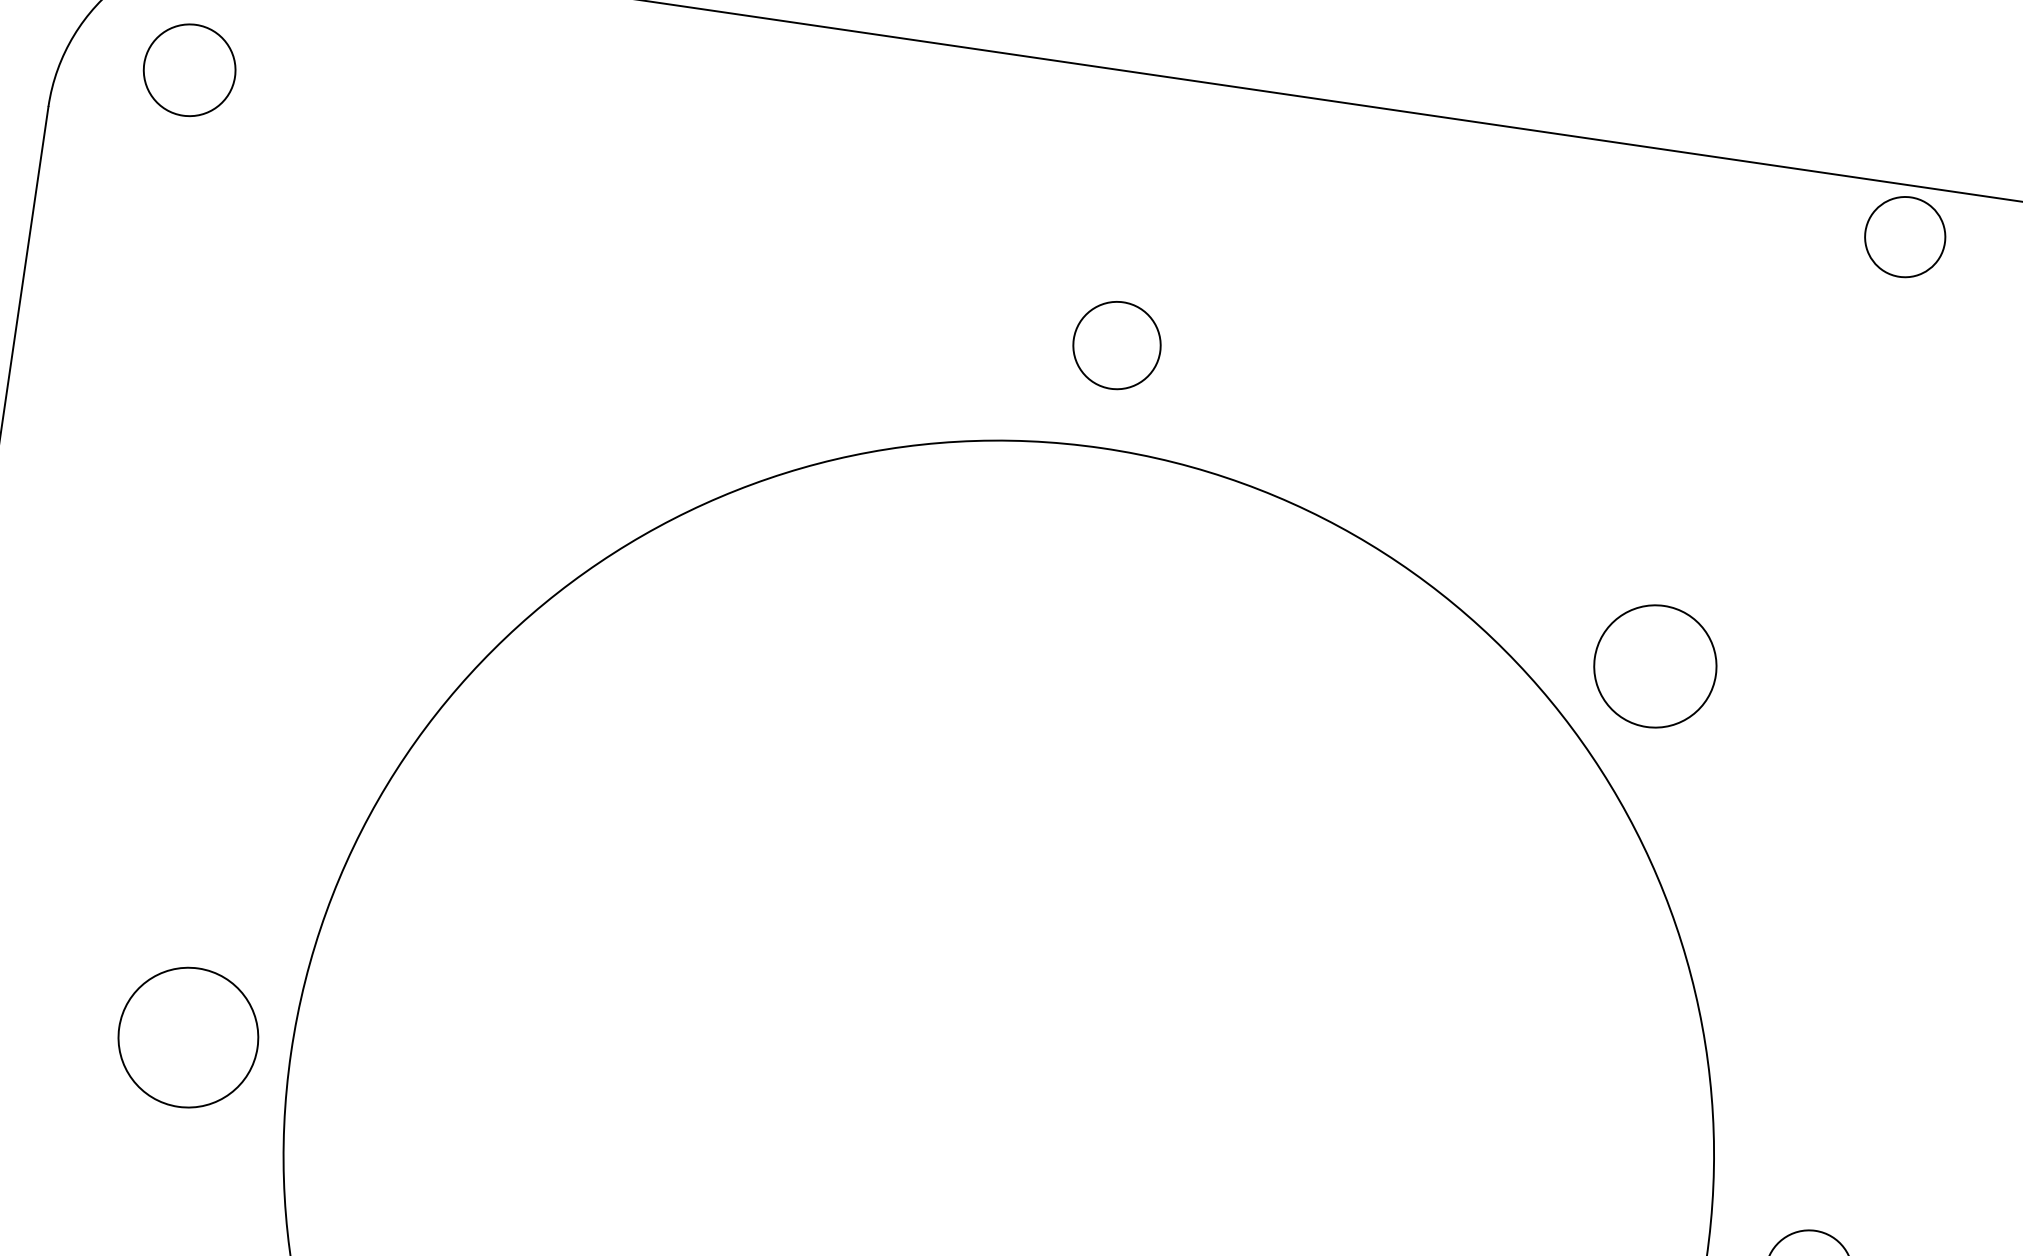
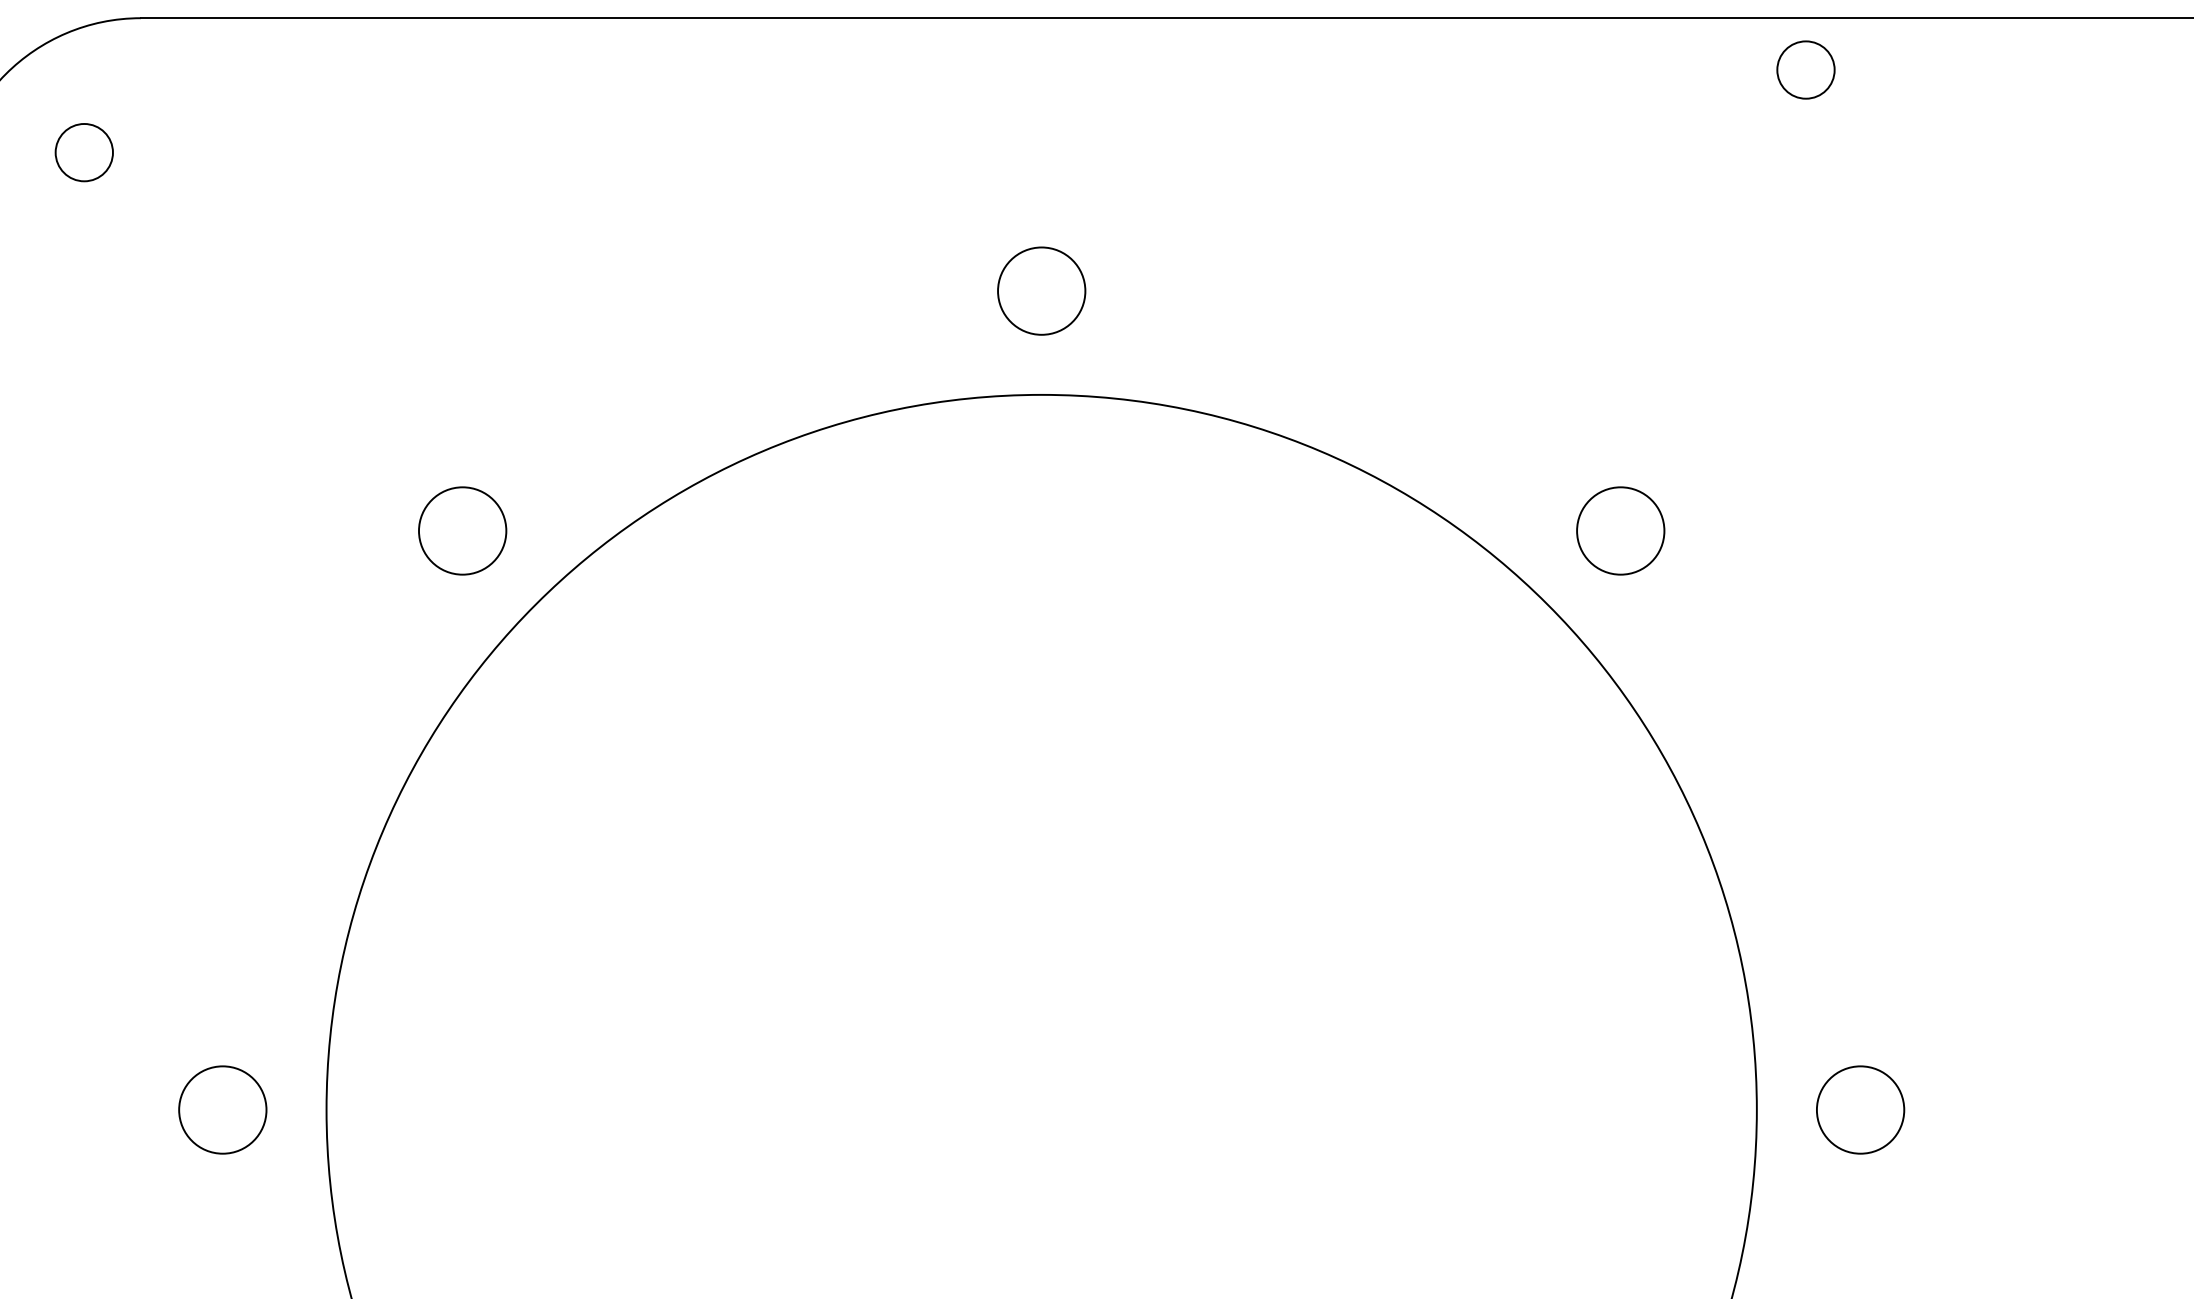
circle: (188, 70) -> (83, 152), size x0.62
circle: (1904, 236) -> (1805, 69), size x0.71
circle: (509, 498) -> (462, 530), added
circle: (1655, 665) -> (1620, 530), size x0.71
circle: (188, 1037) -> (222, 1109), size x0.62

